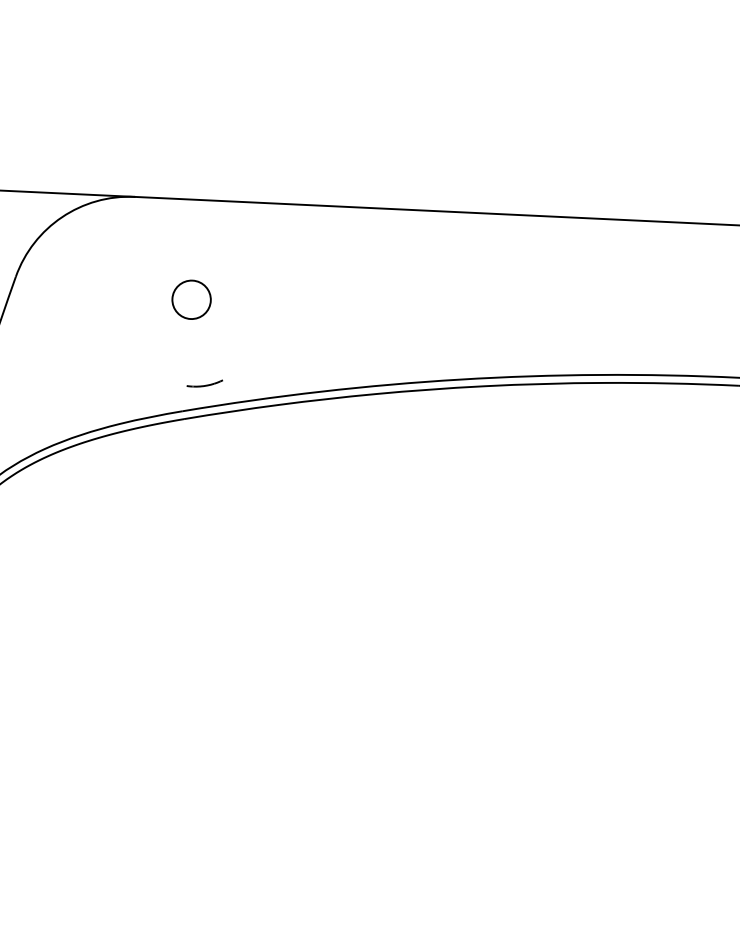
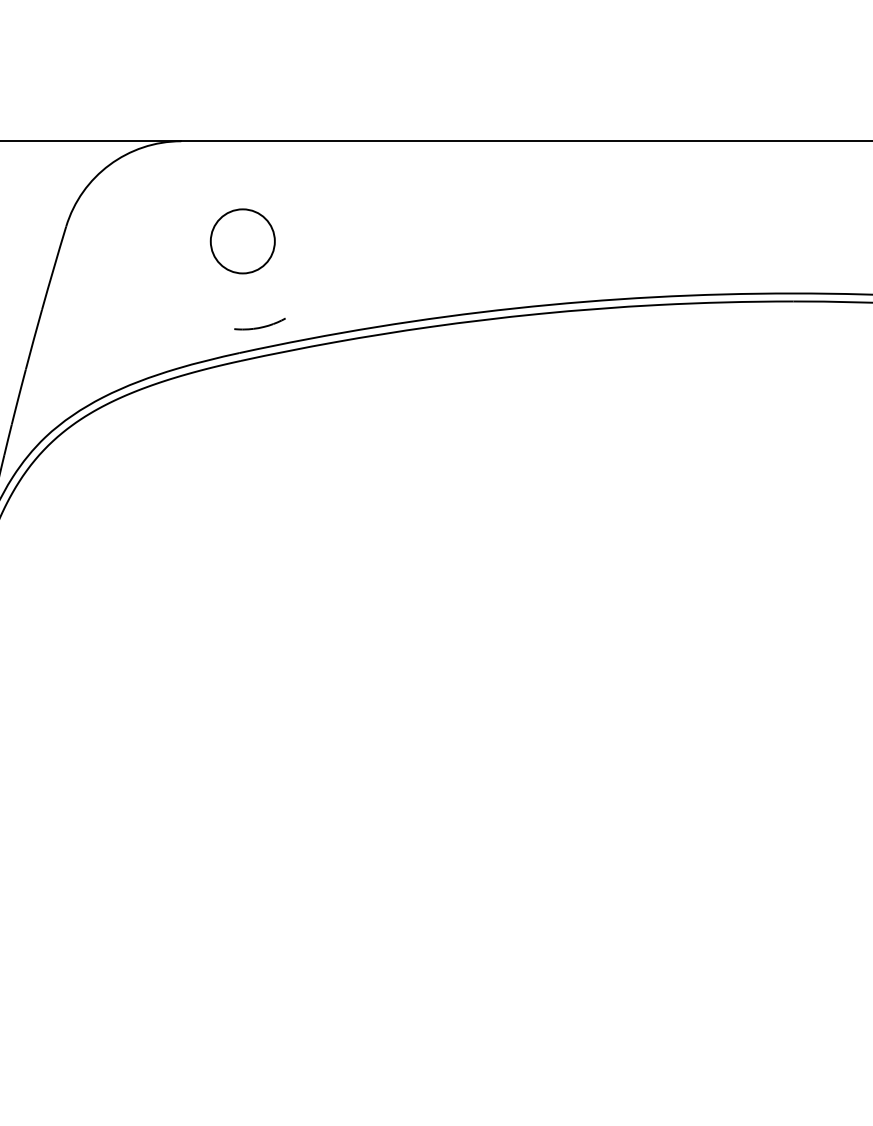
circle: (191, 299) -> (242, 241), size x1.67
part: (204, 383) -> (259, 324), size x1.43

